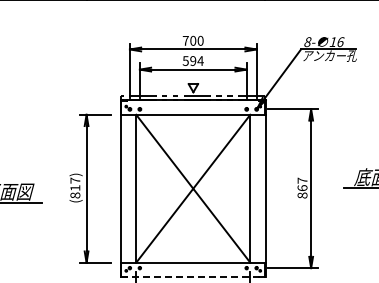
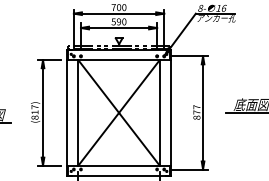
text: (200, 60) -> (124, 21), 594 -> 590
text: (302, 188) -> (196, 112), 867 -> 877
line: (193, 277) -> (119, 176), dashed -> solid

